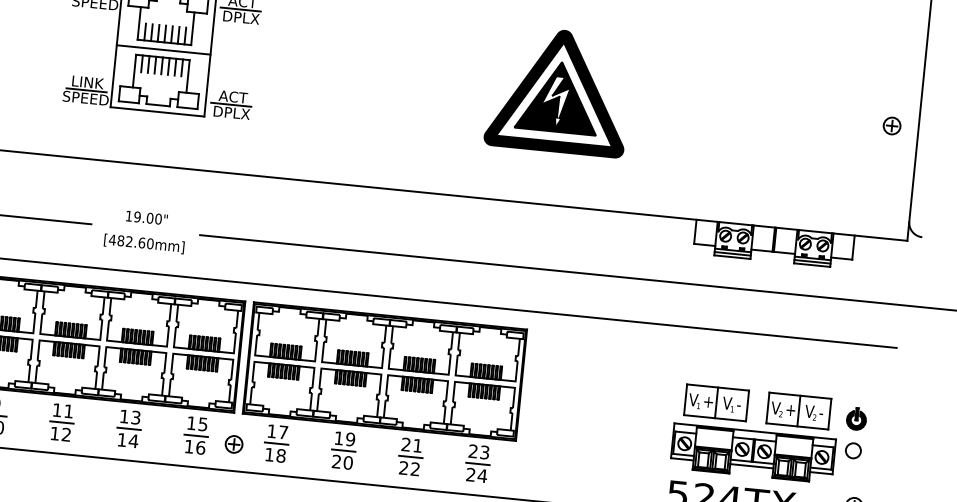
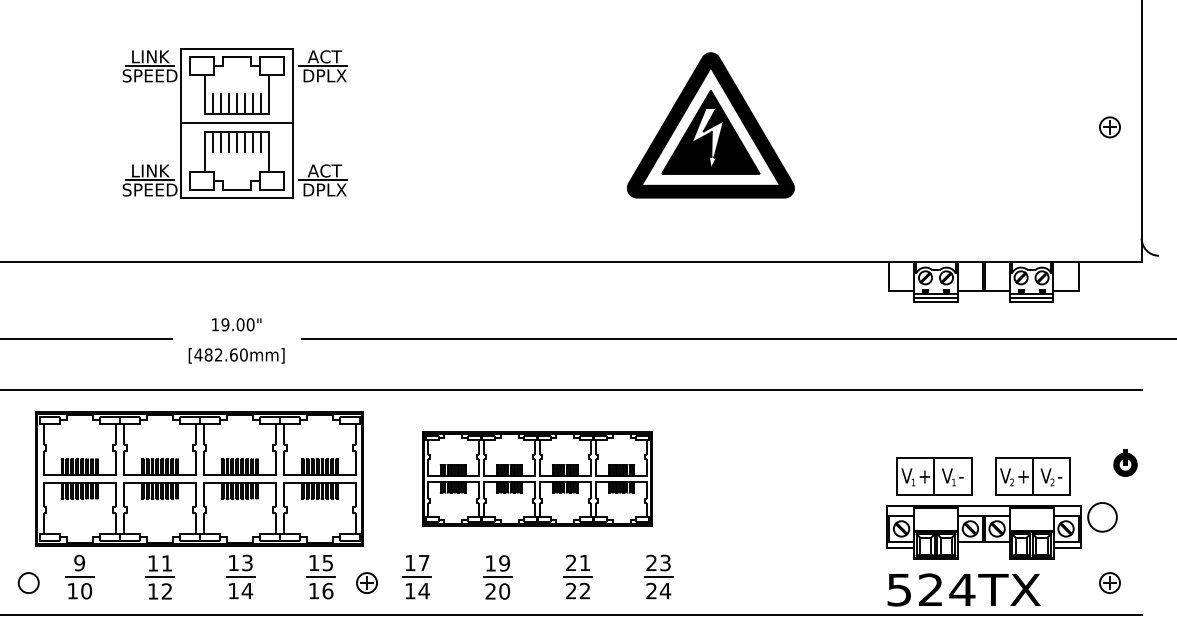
part: (385, 371) -> (537, 478), size x0.7
part: (856, 418) -> (1125, 462), moved
circle: (853, 450) -> (1102, 517), size x1.6
text: (280, 455) -> (423, 590), 18 -> 14
line: (751, 466) -> (983, 547), removed

